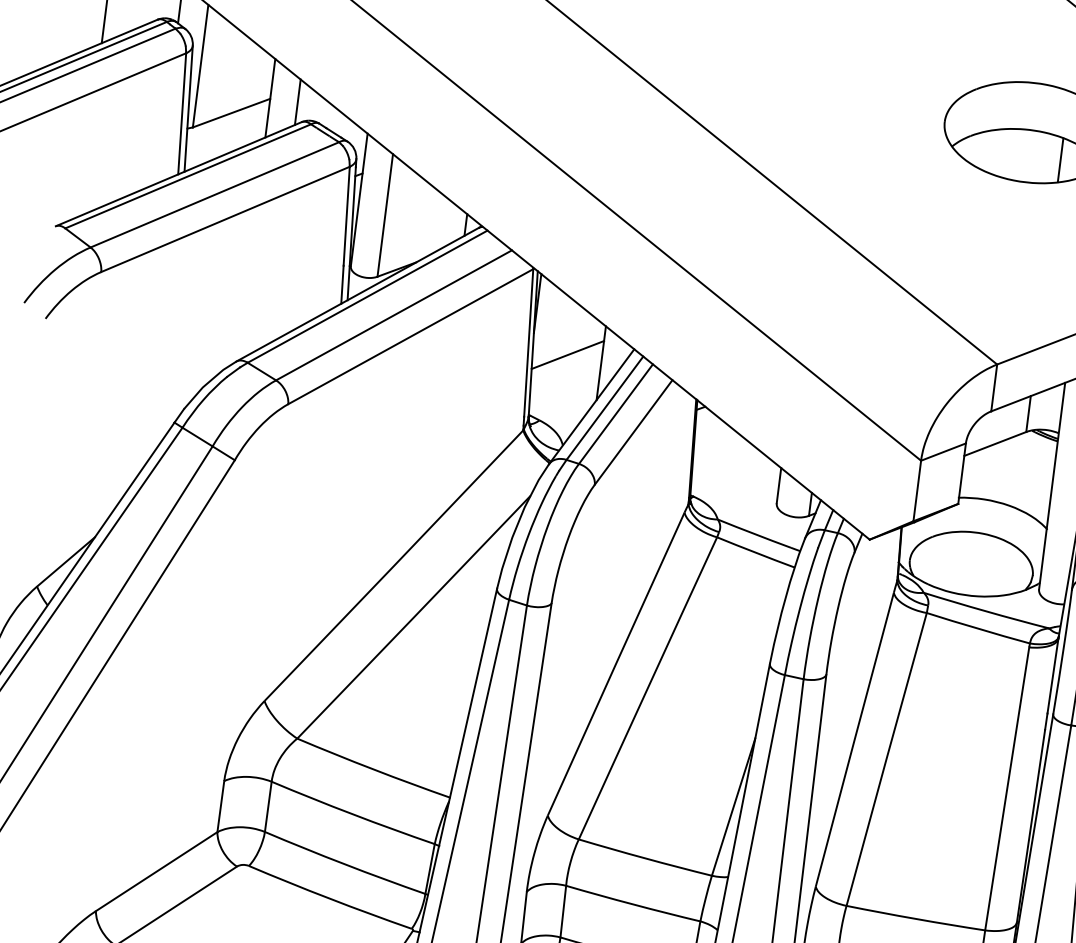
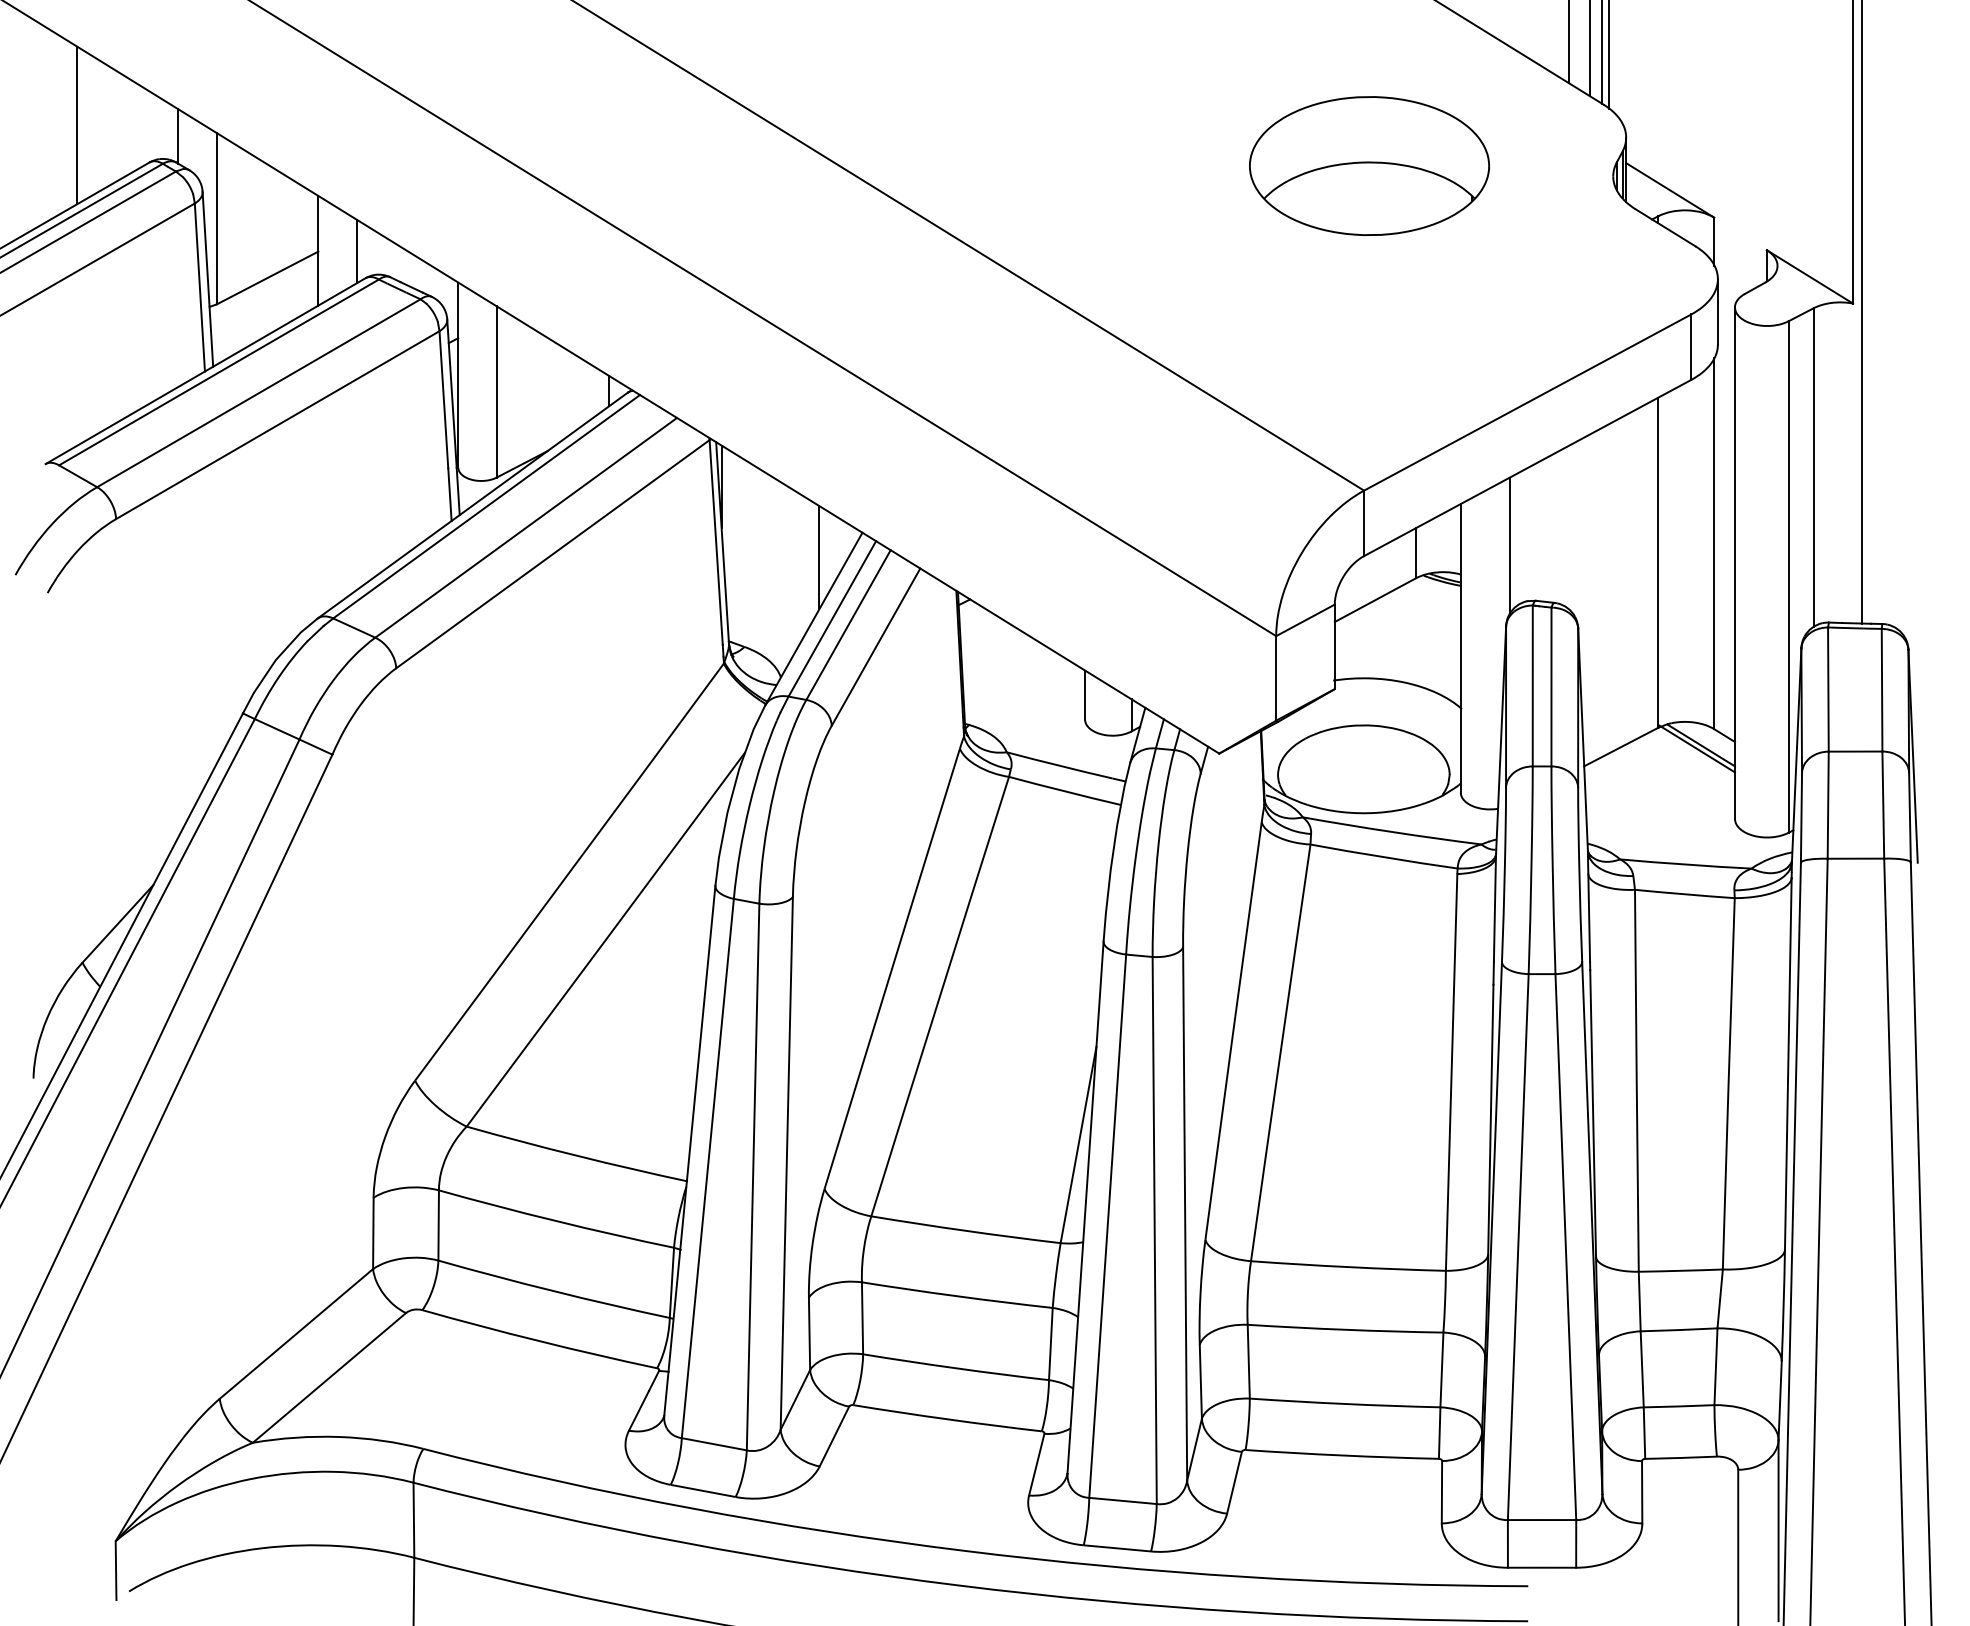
line: (1060, 160) -> (1415, 198), removed
line: (567, 354) -> (771, 551), removed

